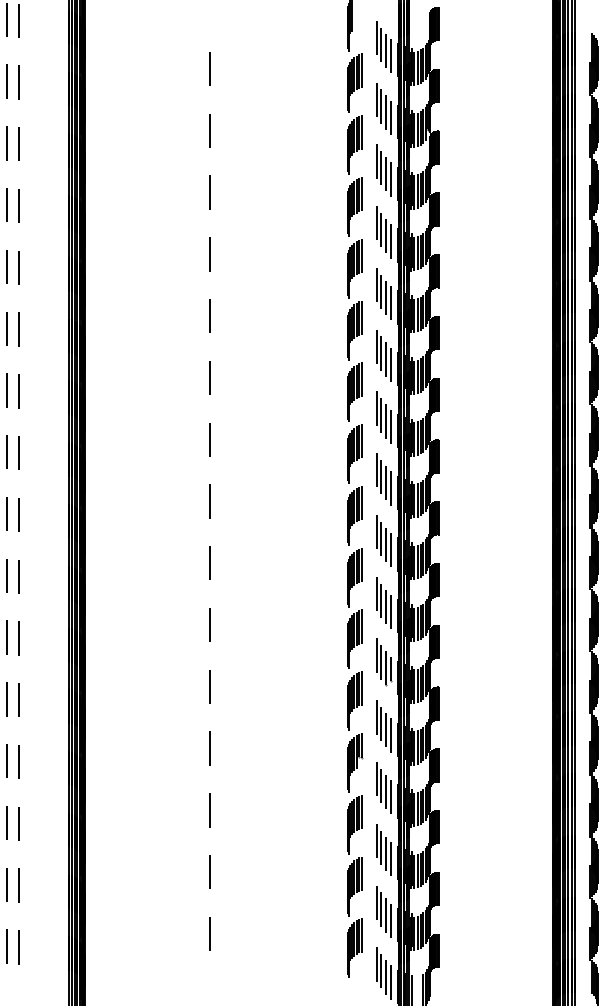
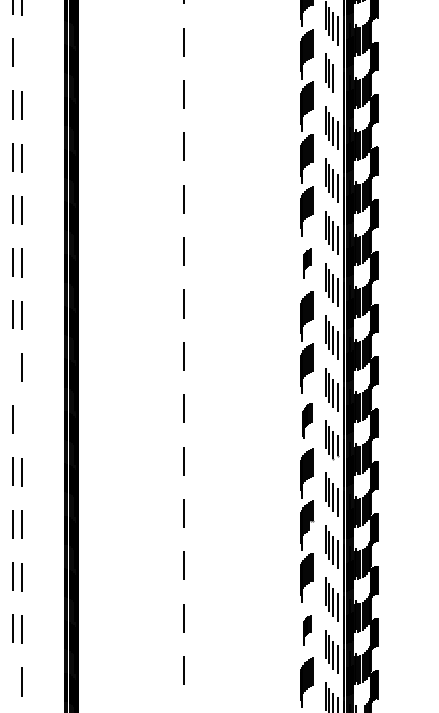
line: (18, 205) -> (22, 52), removed
line: (391, 241) -> (338, 83), removed
part: (354, 453) -> (306, 263), size x0.6
line: (7, 575) -> (12, 366), removed
line: (18, 638) -> (22, 420), removed
part: (354, 638) -> (306, 420), size x0.7
part: (354, 886) -> (306, 630), size x0.6
line: (7, 946) -> (12, 681), removed

